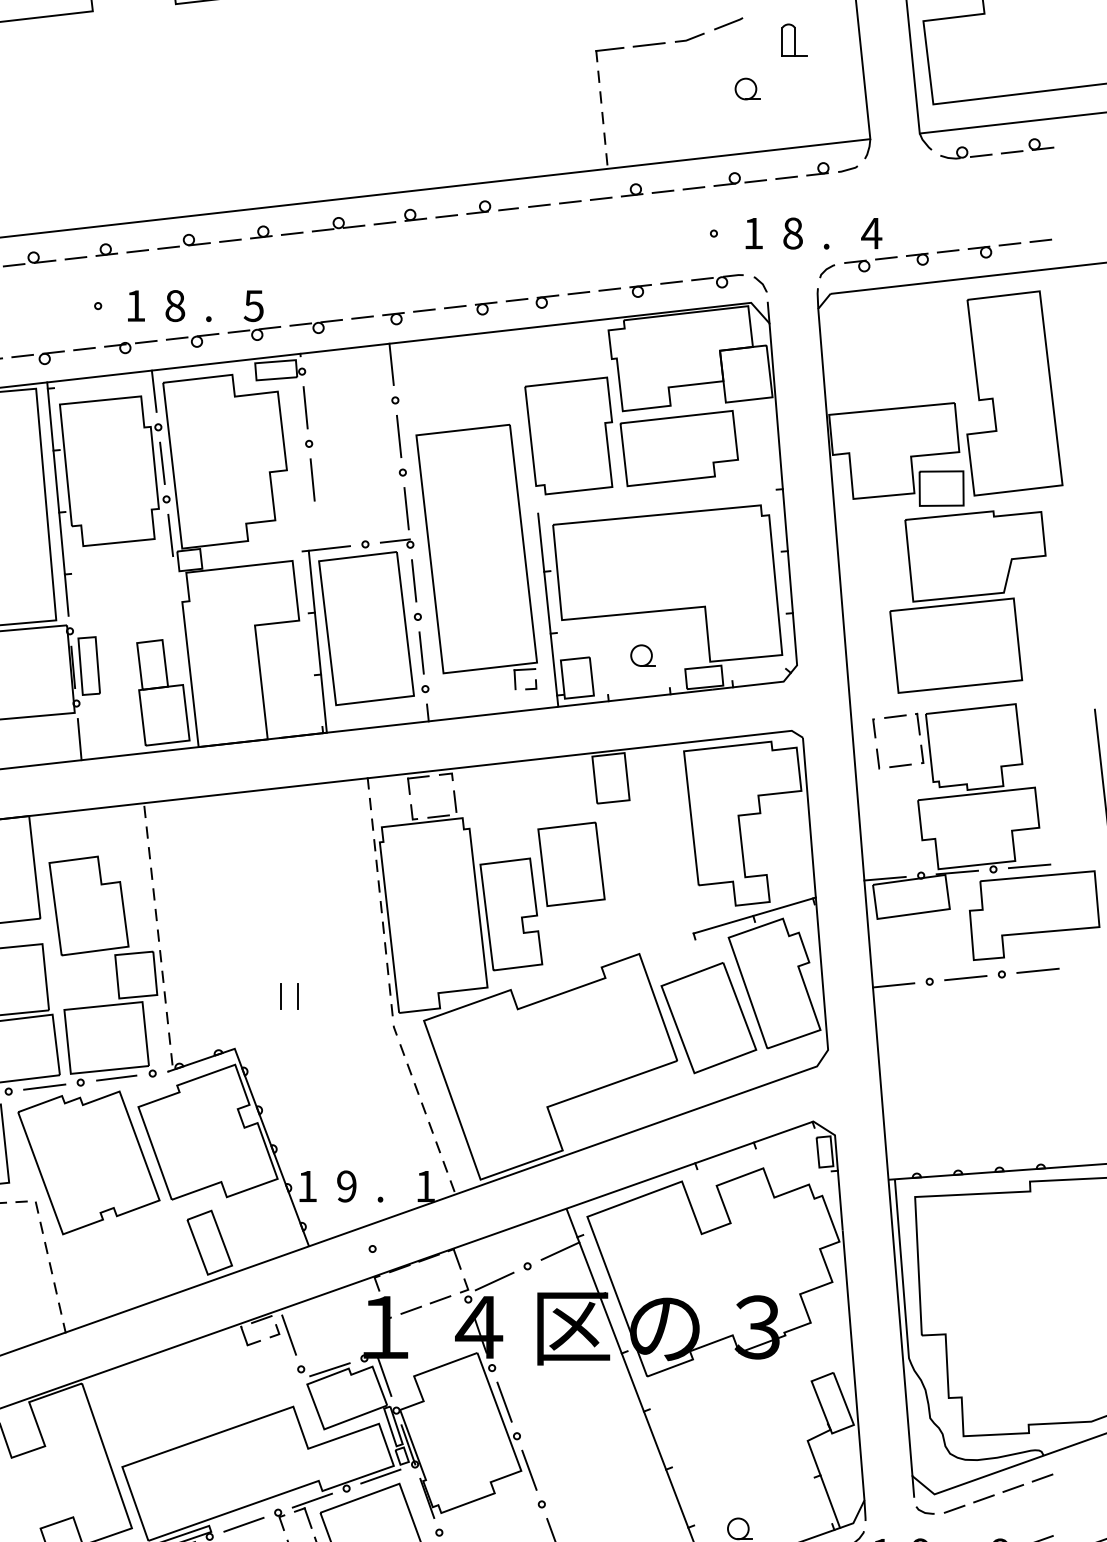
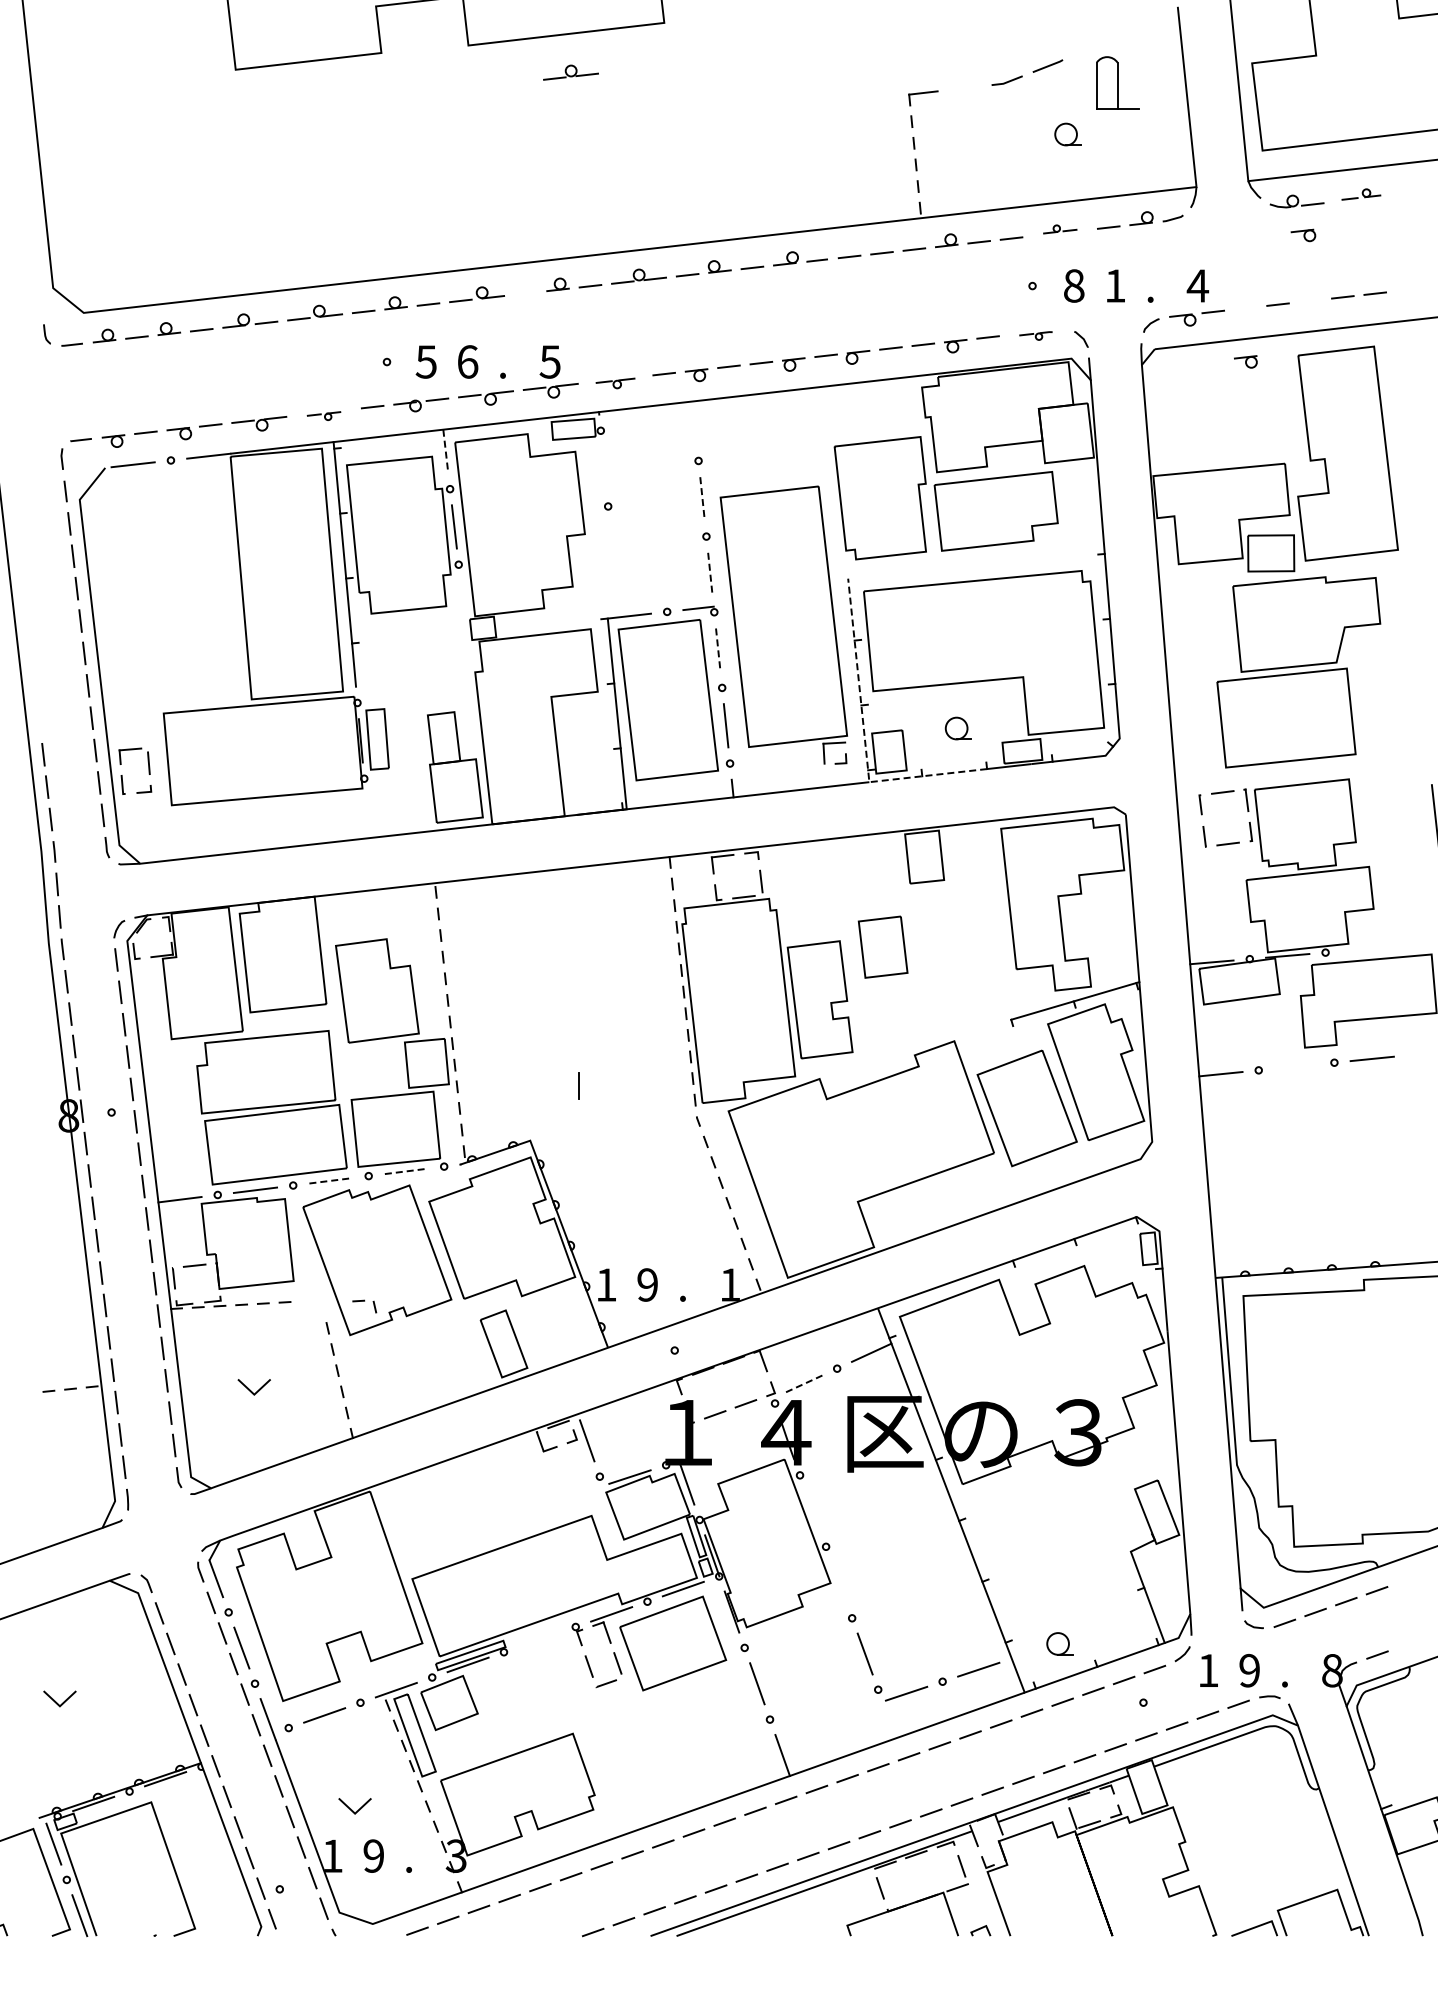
part: (273, 29) -> (570, 72), added
part: (794, 39) -> (1116, 82), size x1.6
line: (649, 45) -> (964, 88), removed
part: (1027, 146) -> (1361, 194), size x0.7
part: (740, 179) -> (1060, 229), size x0.6
text: (753, 233) -> (1074, 285), 1 -> 8
text: (793, 233) -> (1115, 285), 8 -> 1
line: (230, 240) -> (525, 293), removed
part: (980, 252) -> (1303, 235), moved
part: (917, 258) -> (1245, 361), moved
part: (716, 280) -> (1035, 335), size x0.6
text: (134, 305) -> (425, 361), 1 -> 5
text: (174, 305) -> (467, 361), 8 -> 6
part: (316, 326) -> (615, 383), size x0.7
part: (37, 357) -> (323, 415), size x0.6
line: (391, 363) -> (694, 422), removed
line: (153, 391) -> (445, 451), solid -> dashed
line: (305, 407) -> (604, 468), removed
line: (399, 436) -> (702, 498), solid -> dashed
line: (312, 479) -> (611, 543), removed
line: (406, 508) -> (710, 574), solid -> dashed
line: (170, 535) -> (462, 602), removed
line: (414, 581) -> (718, 650), solid -> dashed
line: (553, 666) -> (864, 739), solid -> dashed
line: (79, 739) -> (367, 816), removed
part: (570, 863) -> (882, 946), size x0.7
line: (1029, 866) -> (1363, 949), removed
line: (965, 978) -> (1296, 1066), removed
line: (298, 996) -> (596, 1085), removed
line: (117, 1078) -> (407, 1171), solid -> dashed
line: (44, 1086) -> (330, 1180), solid -> dashed
part: (27, 1206) -> (364, 1306), moved
line: (494, 1281) -> (802, 1384), solid -> dashed
line: (504, 1401) -> (812, 1510), removed
line: (528, 1470) -> (838, 1582), removed
line: (243, 1524) -> (539, 1639), removed

